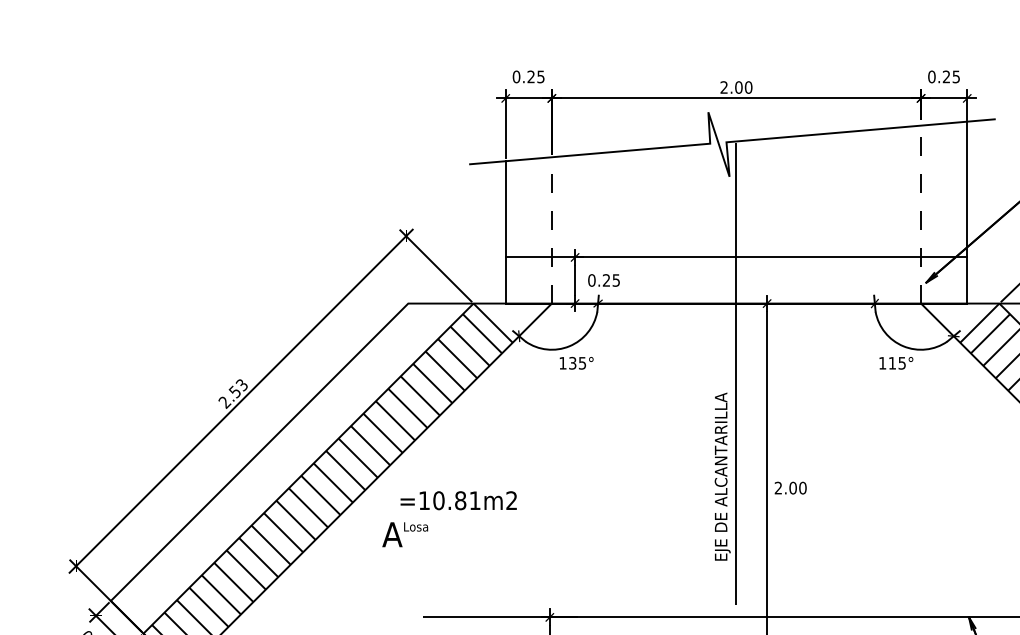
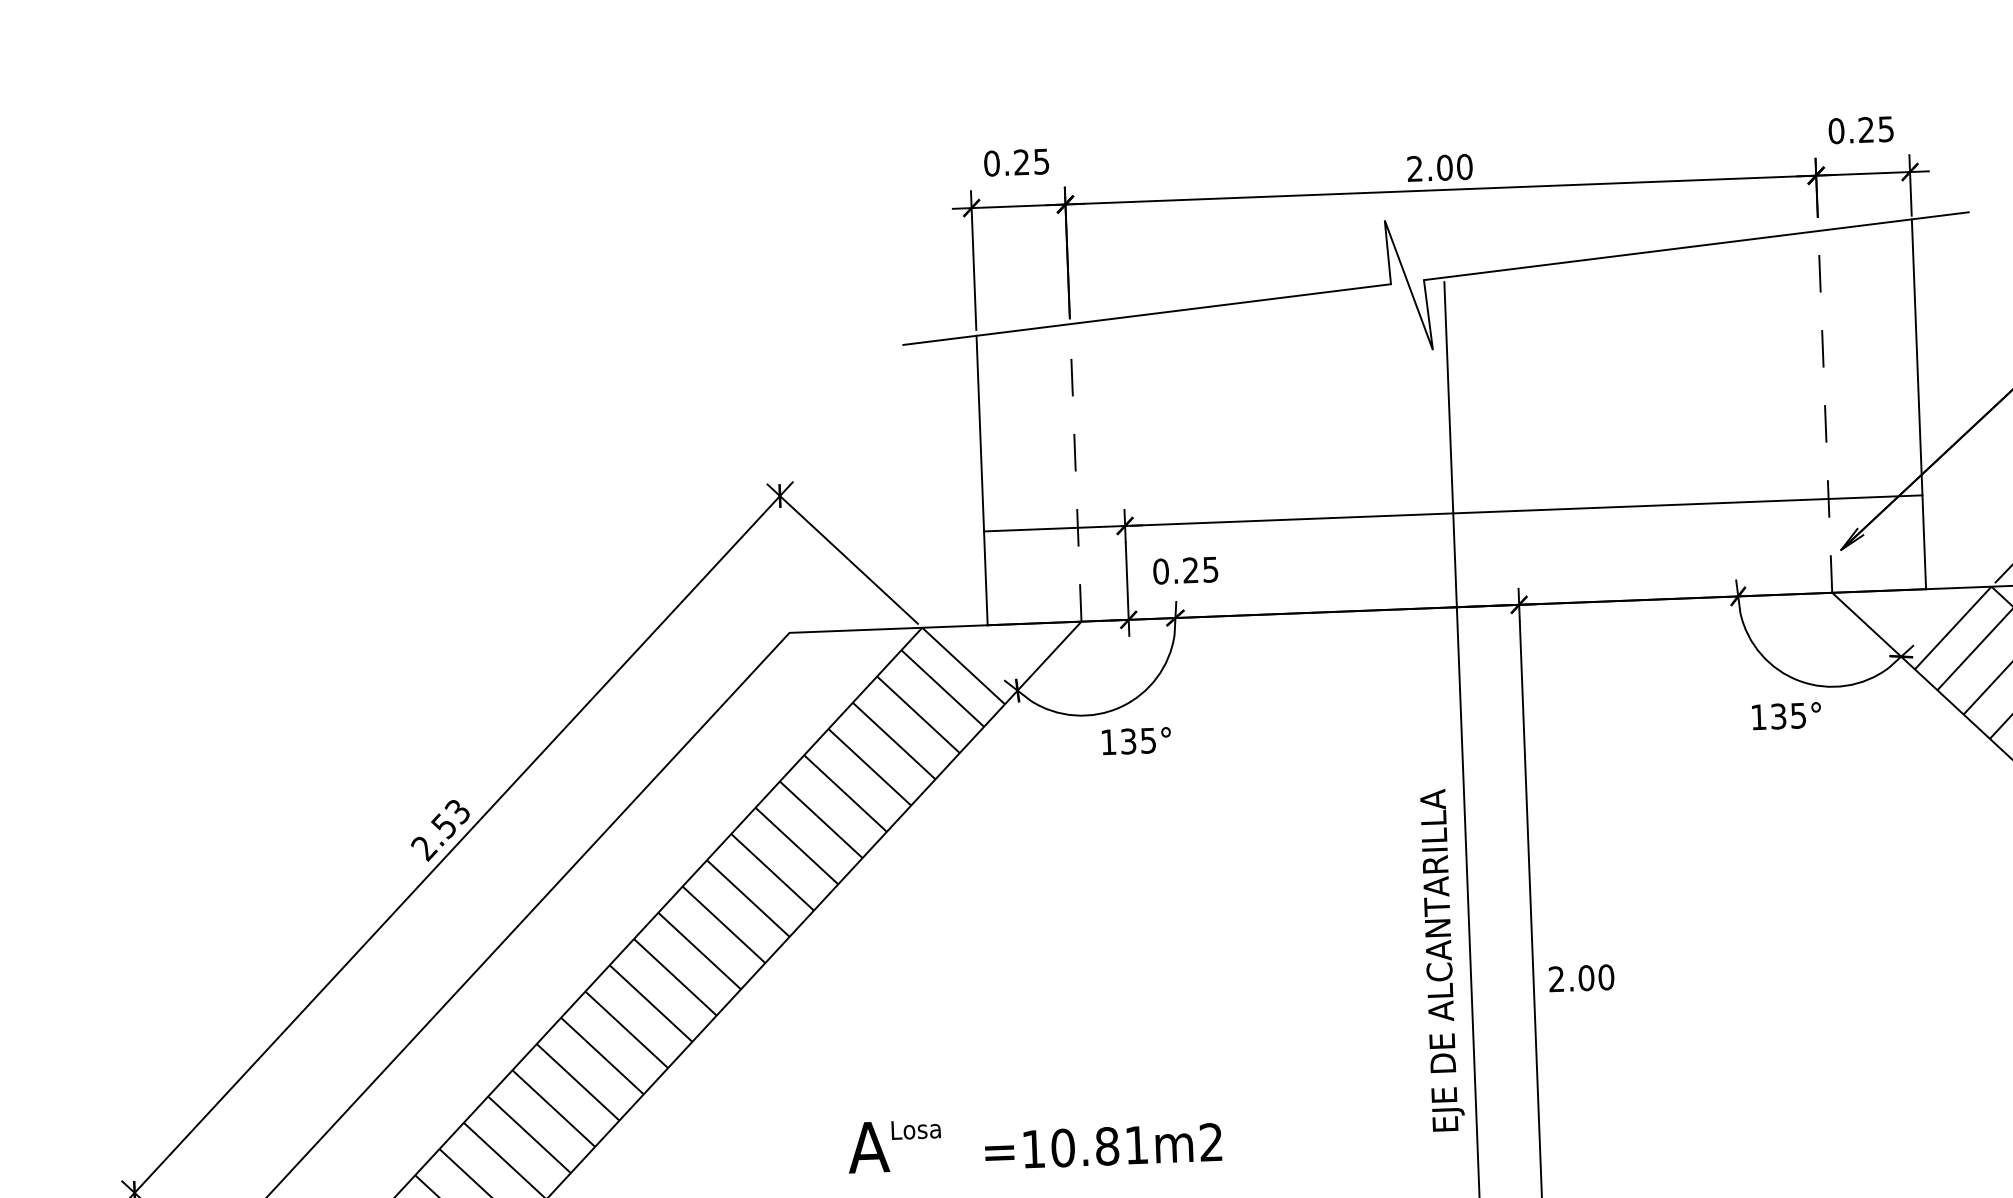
text: (892, 362) -> (1778, 714), 115° -> 135°
text: (458, 500) -> (1102, 1146), moved
text: (405, 534) -> (895, 1145), moved

